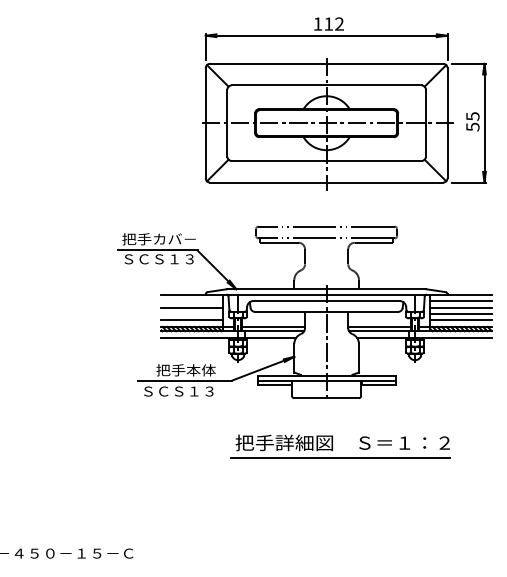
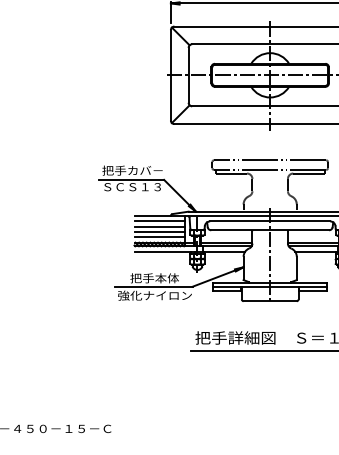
line: (192, 301) -> (159, 221), added
line: (192, 314) -> (159, 232), added
text: (186, 391) -> (155, 295), ＳＣＳ１３ -> 強化ナイロン

